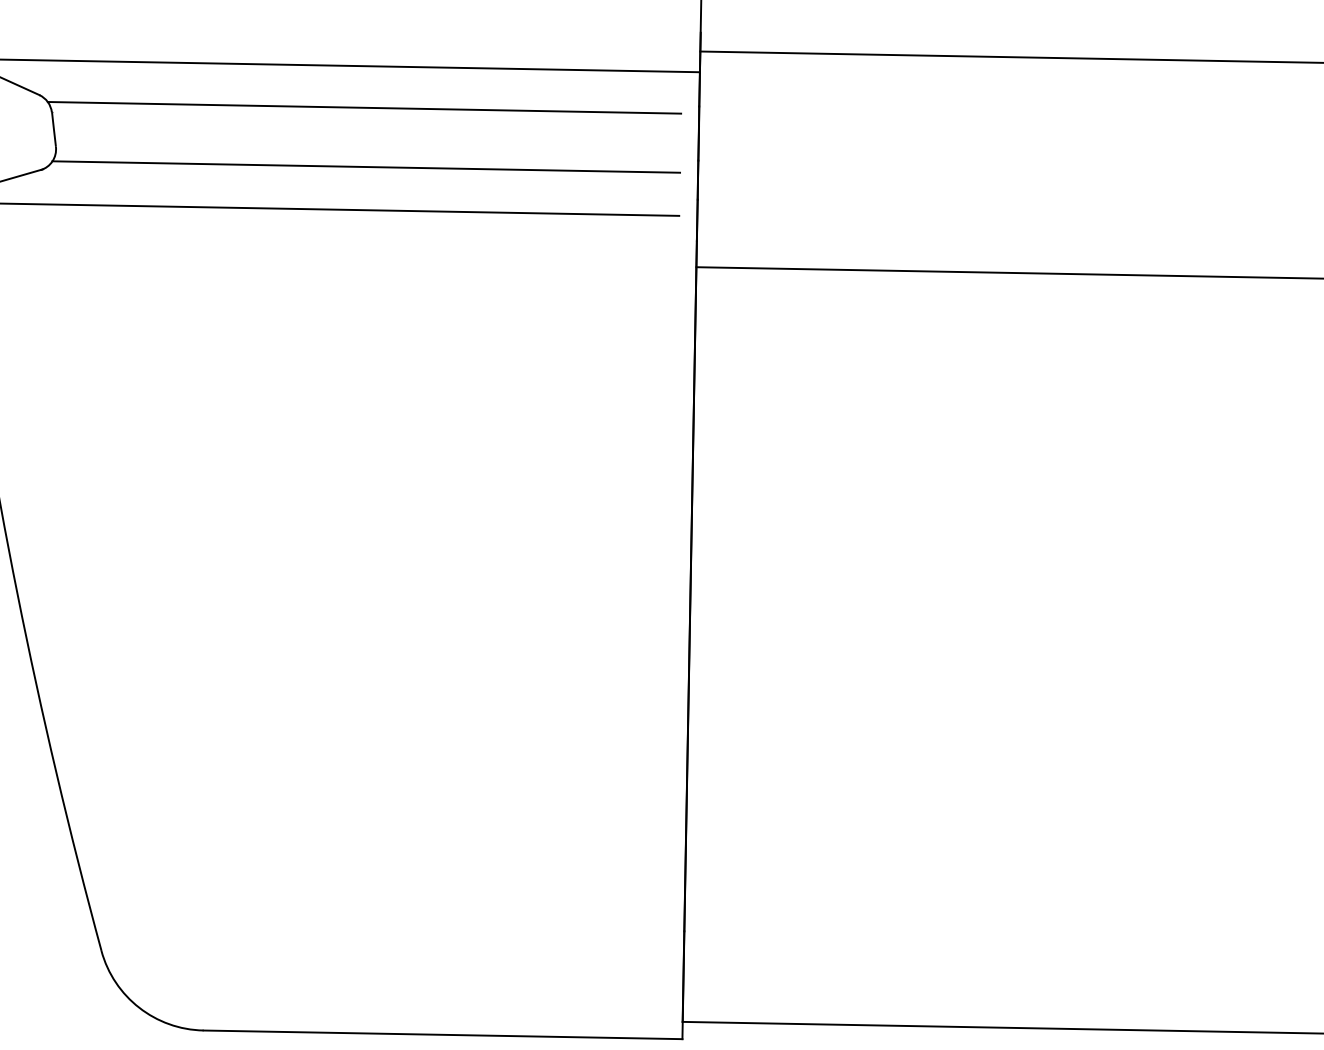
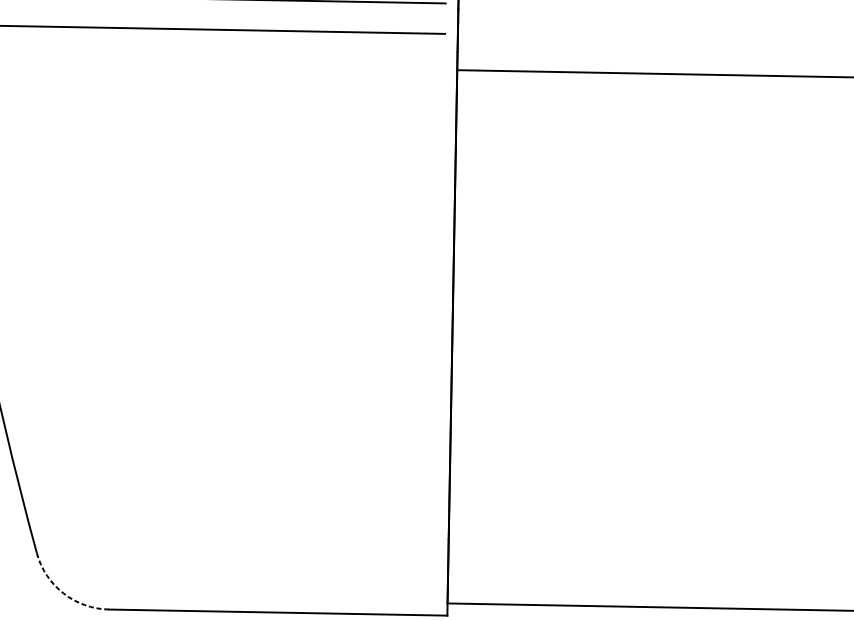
arc: (139, 1007) -> (63, 593), solid -> dashed

